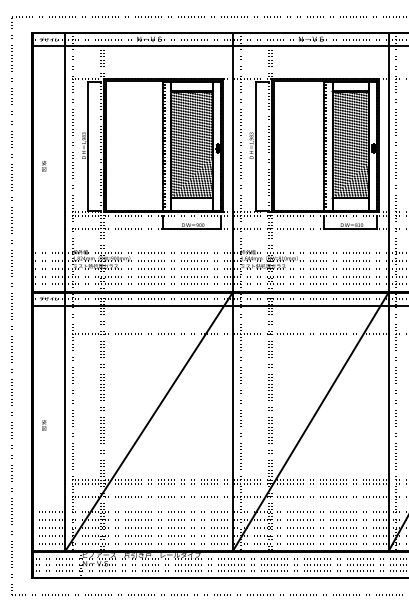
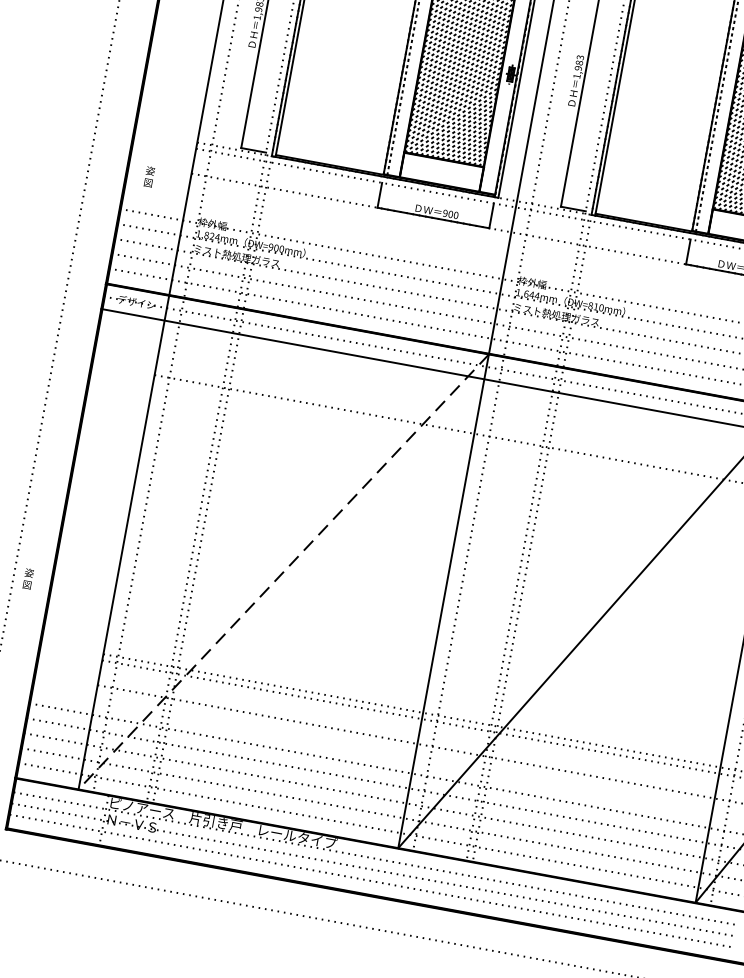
text: (44, 166) -> (149, 177), moved
line: (148, 422) -> (282, 572), solid -> dashed
text: (44, 425) -> (28, 579), moved

